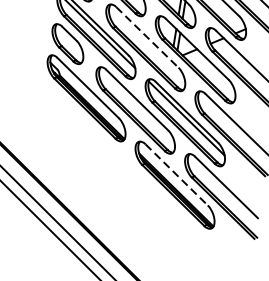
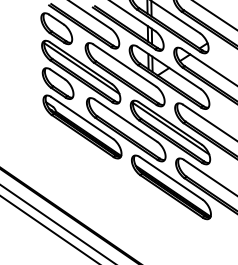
line: (146, 37) -> (124, 65), dashed -> solid
line: (176, 175) -> (171, 178), dashed -> solid

